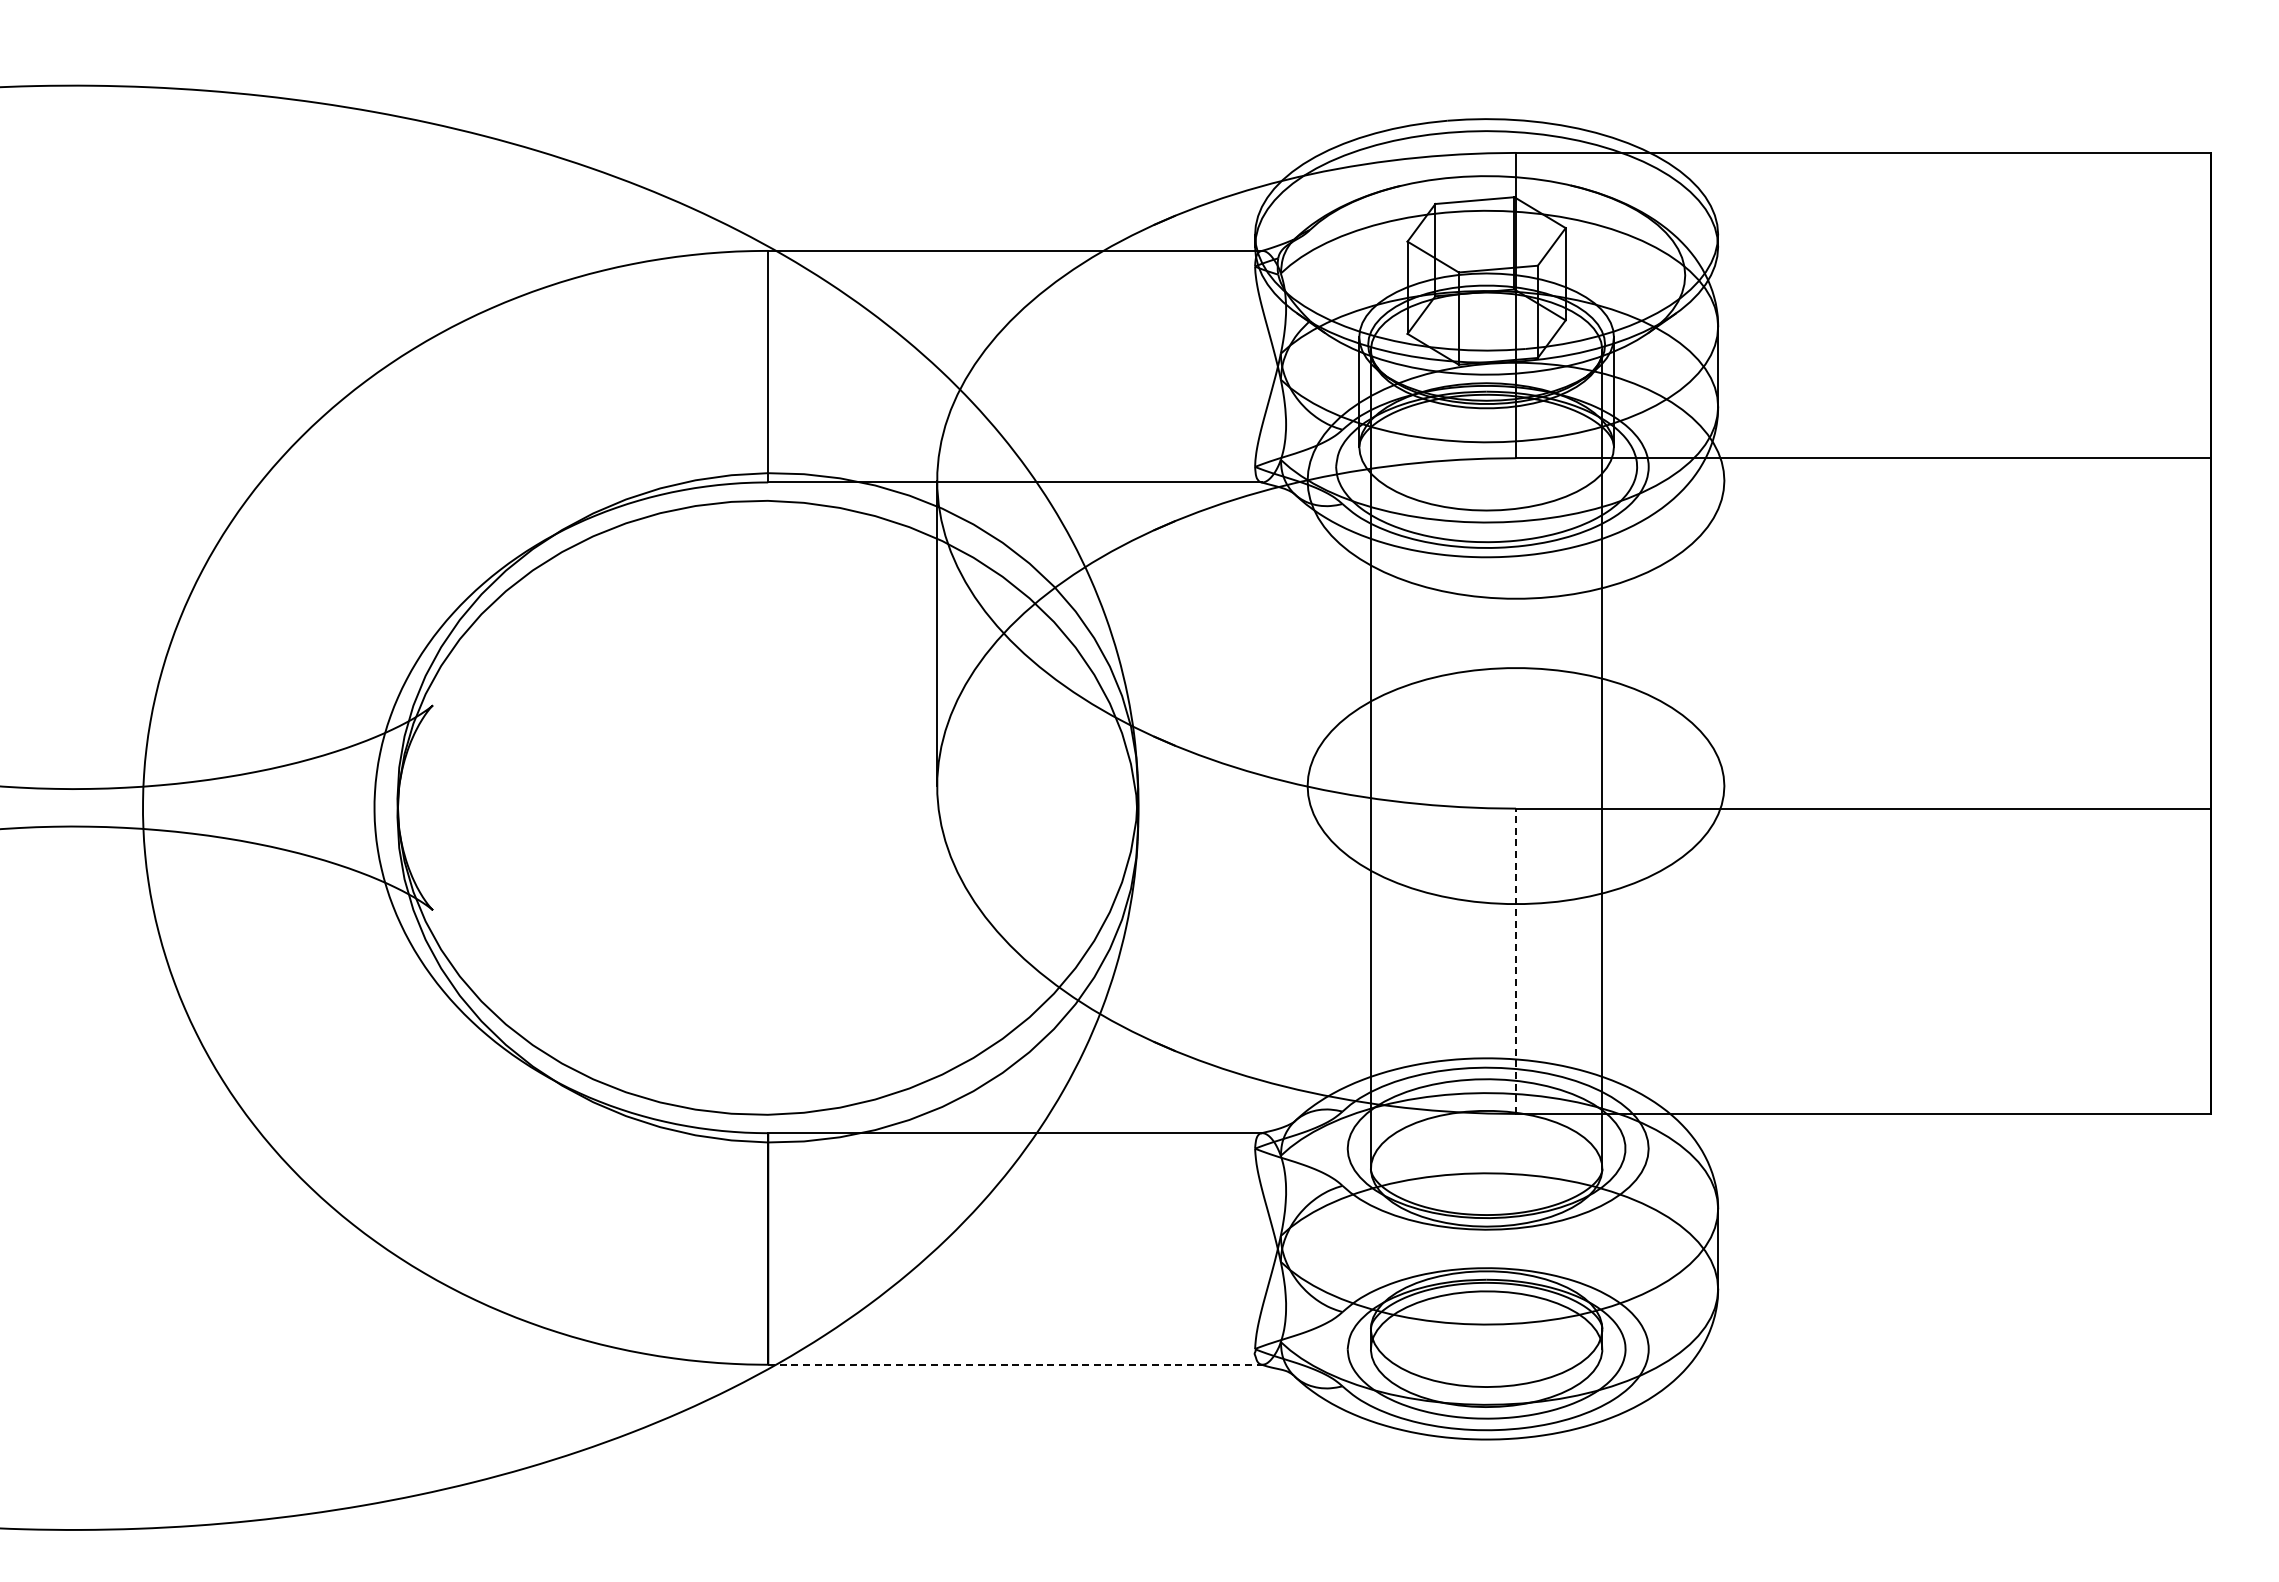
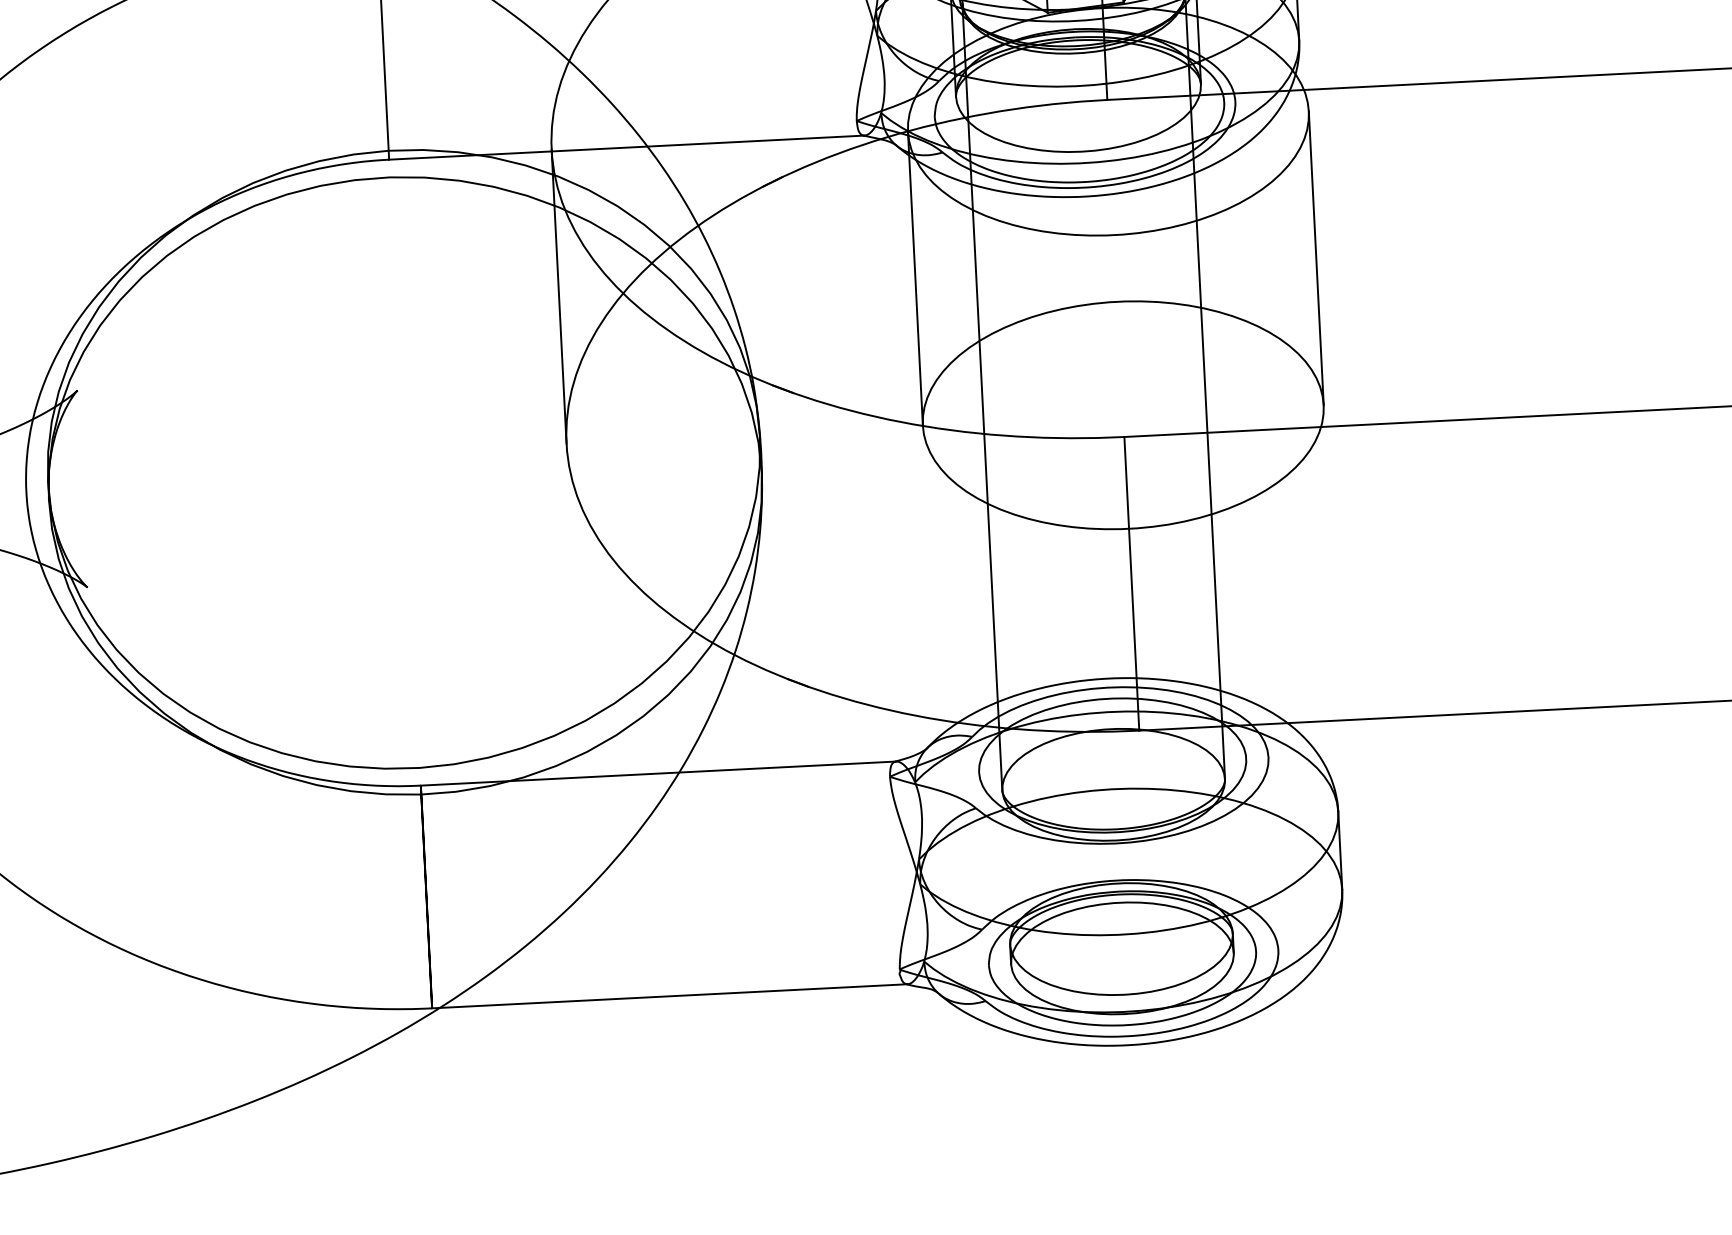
line: (1307, 633) -> (915, 278), added
line: (1724, 633) -> (1316, 258), added
line: (1516, 961) -> (1132, 584), dashed -> solid
line: (1015, 1364) -> (670, 996), dashed -> solid

